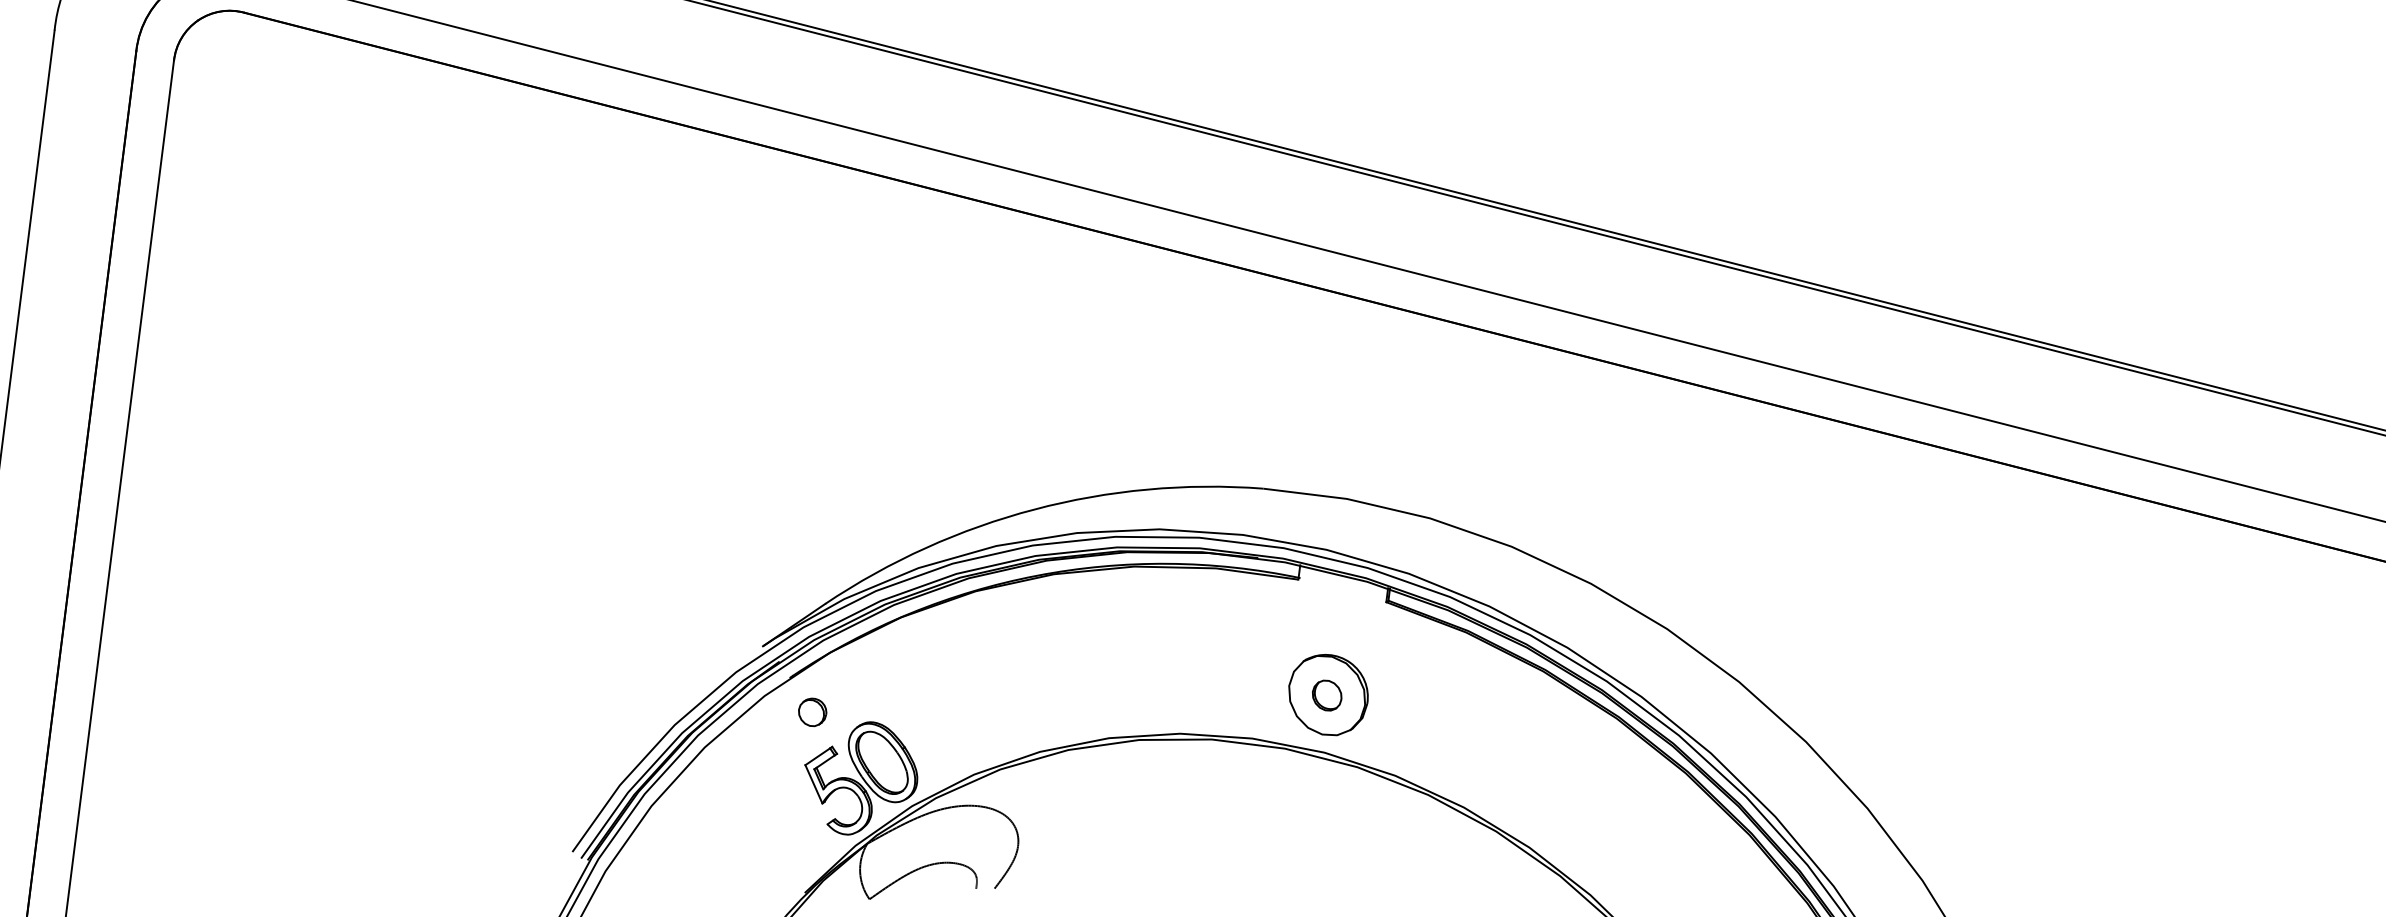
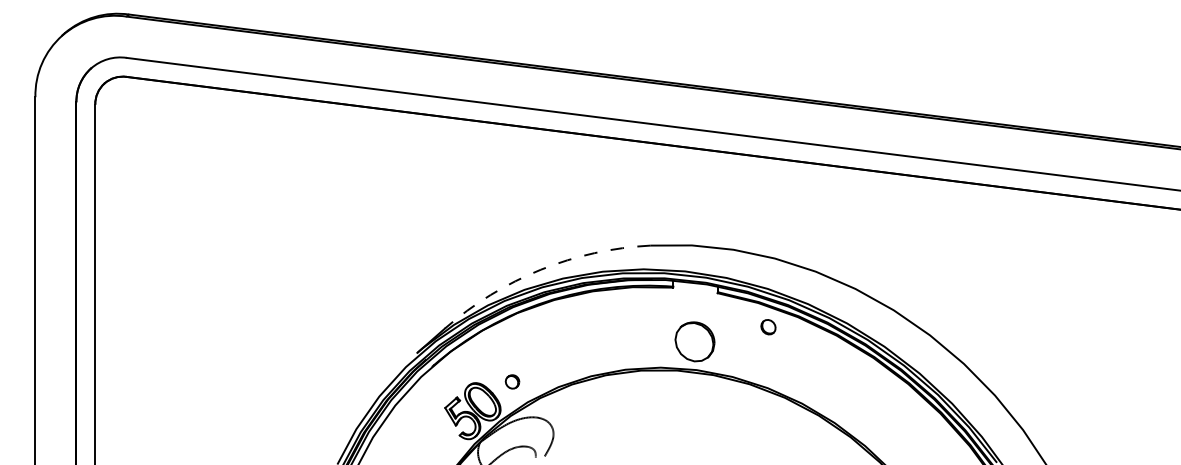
arc: (1033, 508) -> (540, 269), solid -> dashed
part: (1327, 696) -> (768, 327), moved
part: (812, 711) -> (512, 381), moved

